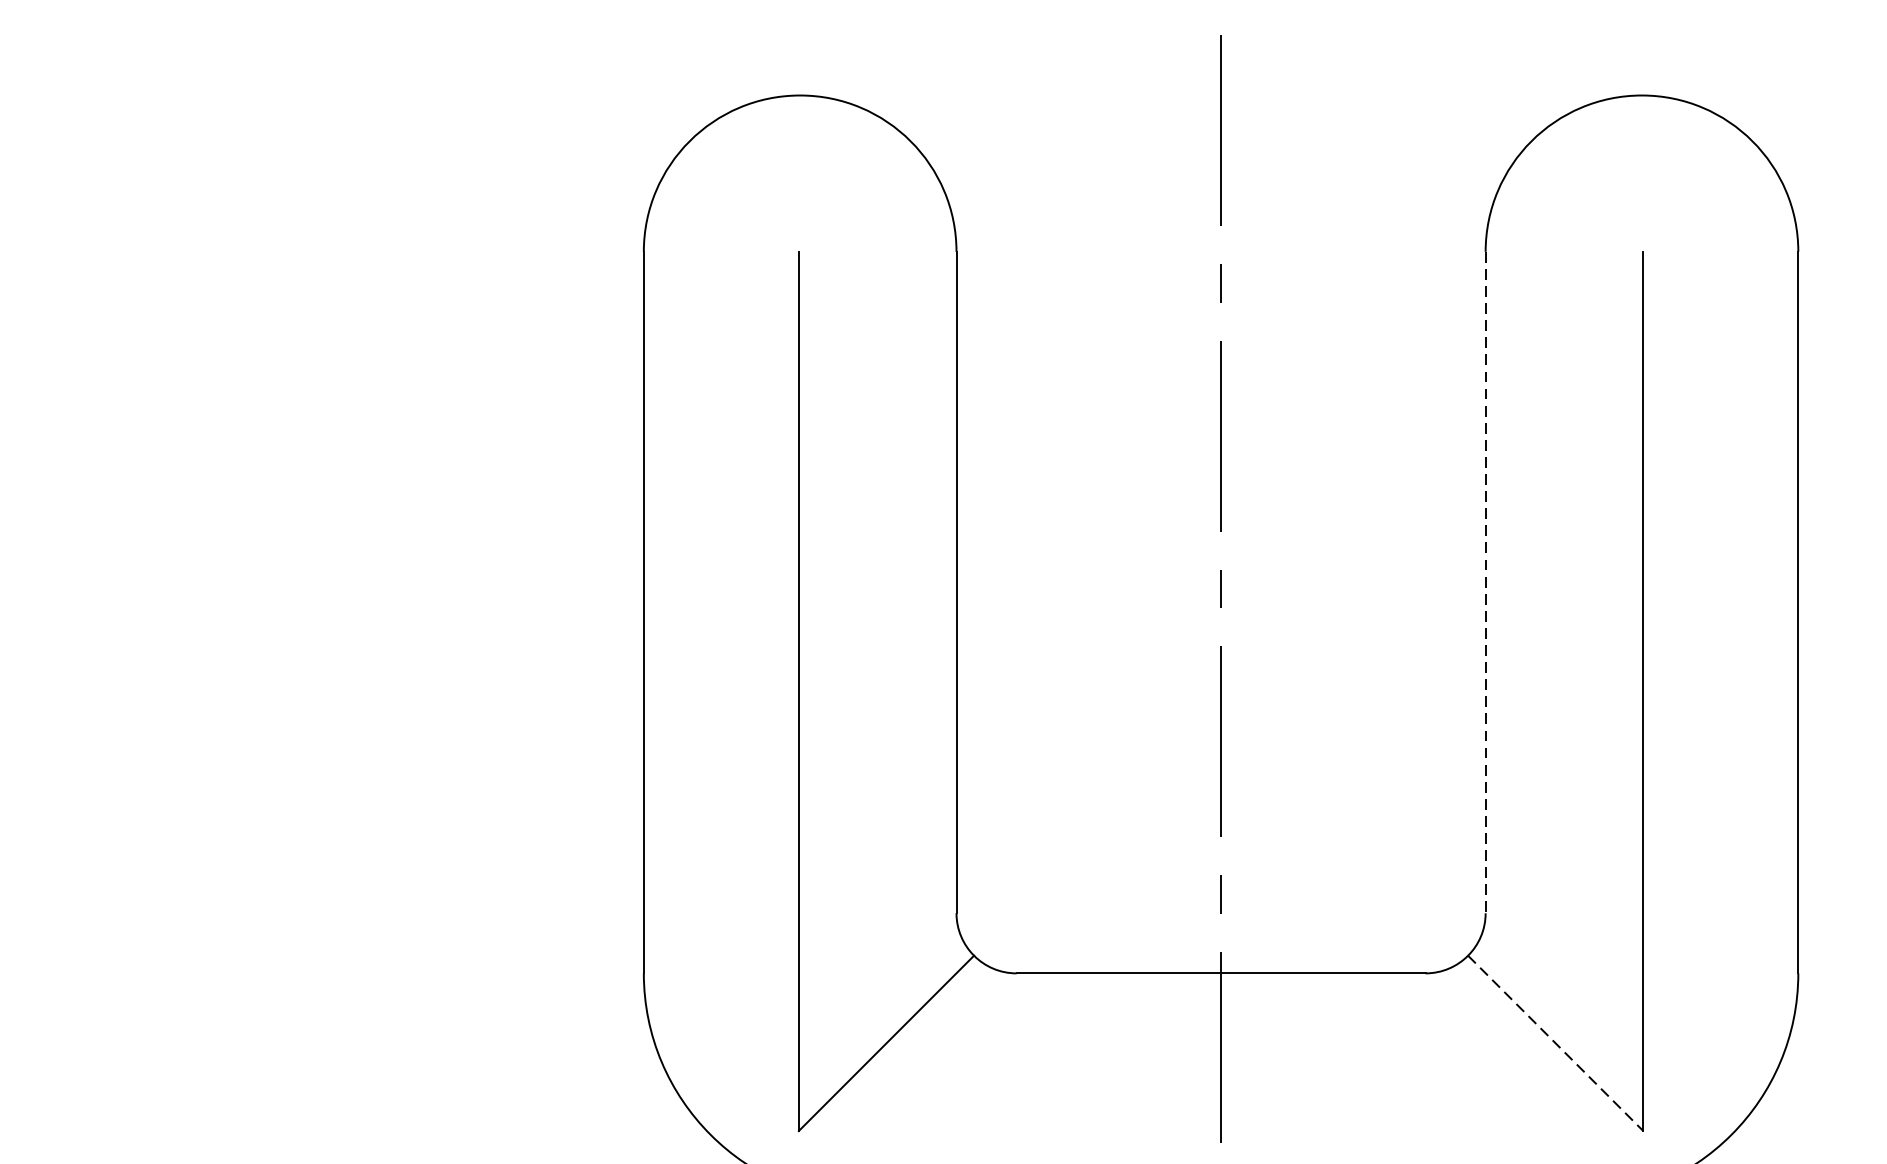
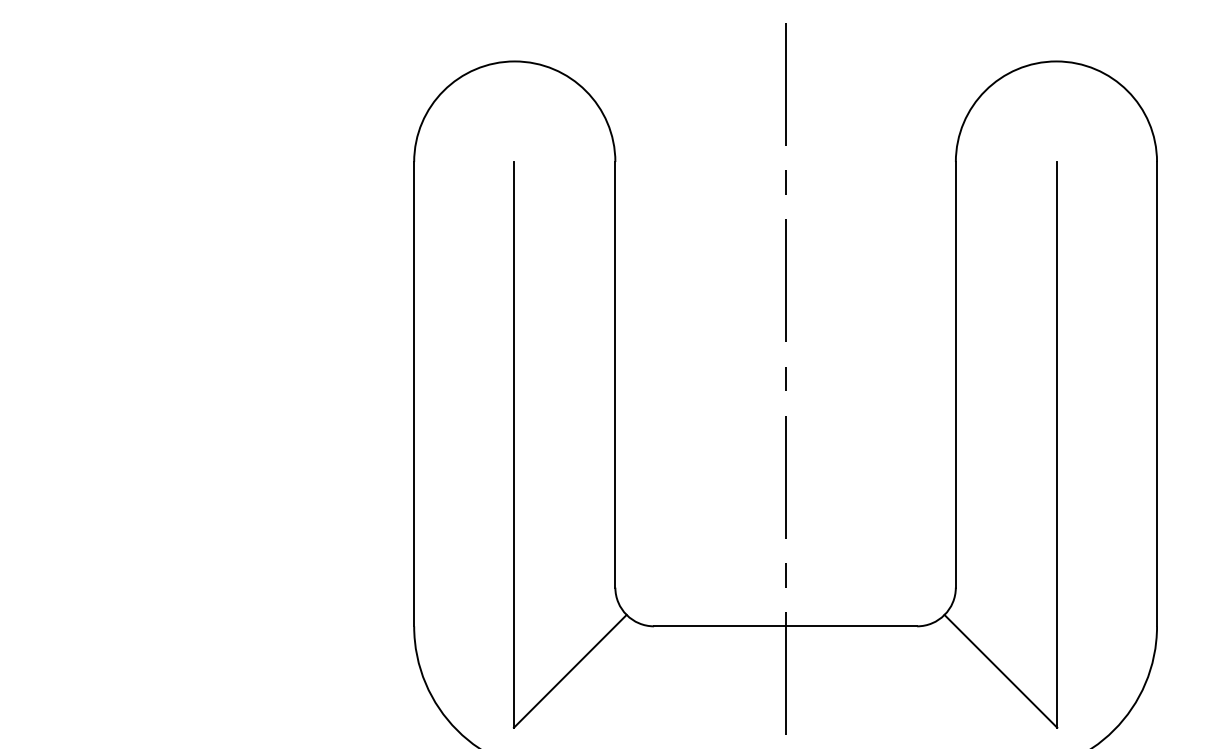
line: (1485, 582) -> (955, 374), dashed -> solid
line: (1555, 1043) -> (1000, 671), dashed -> solid

